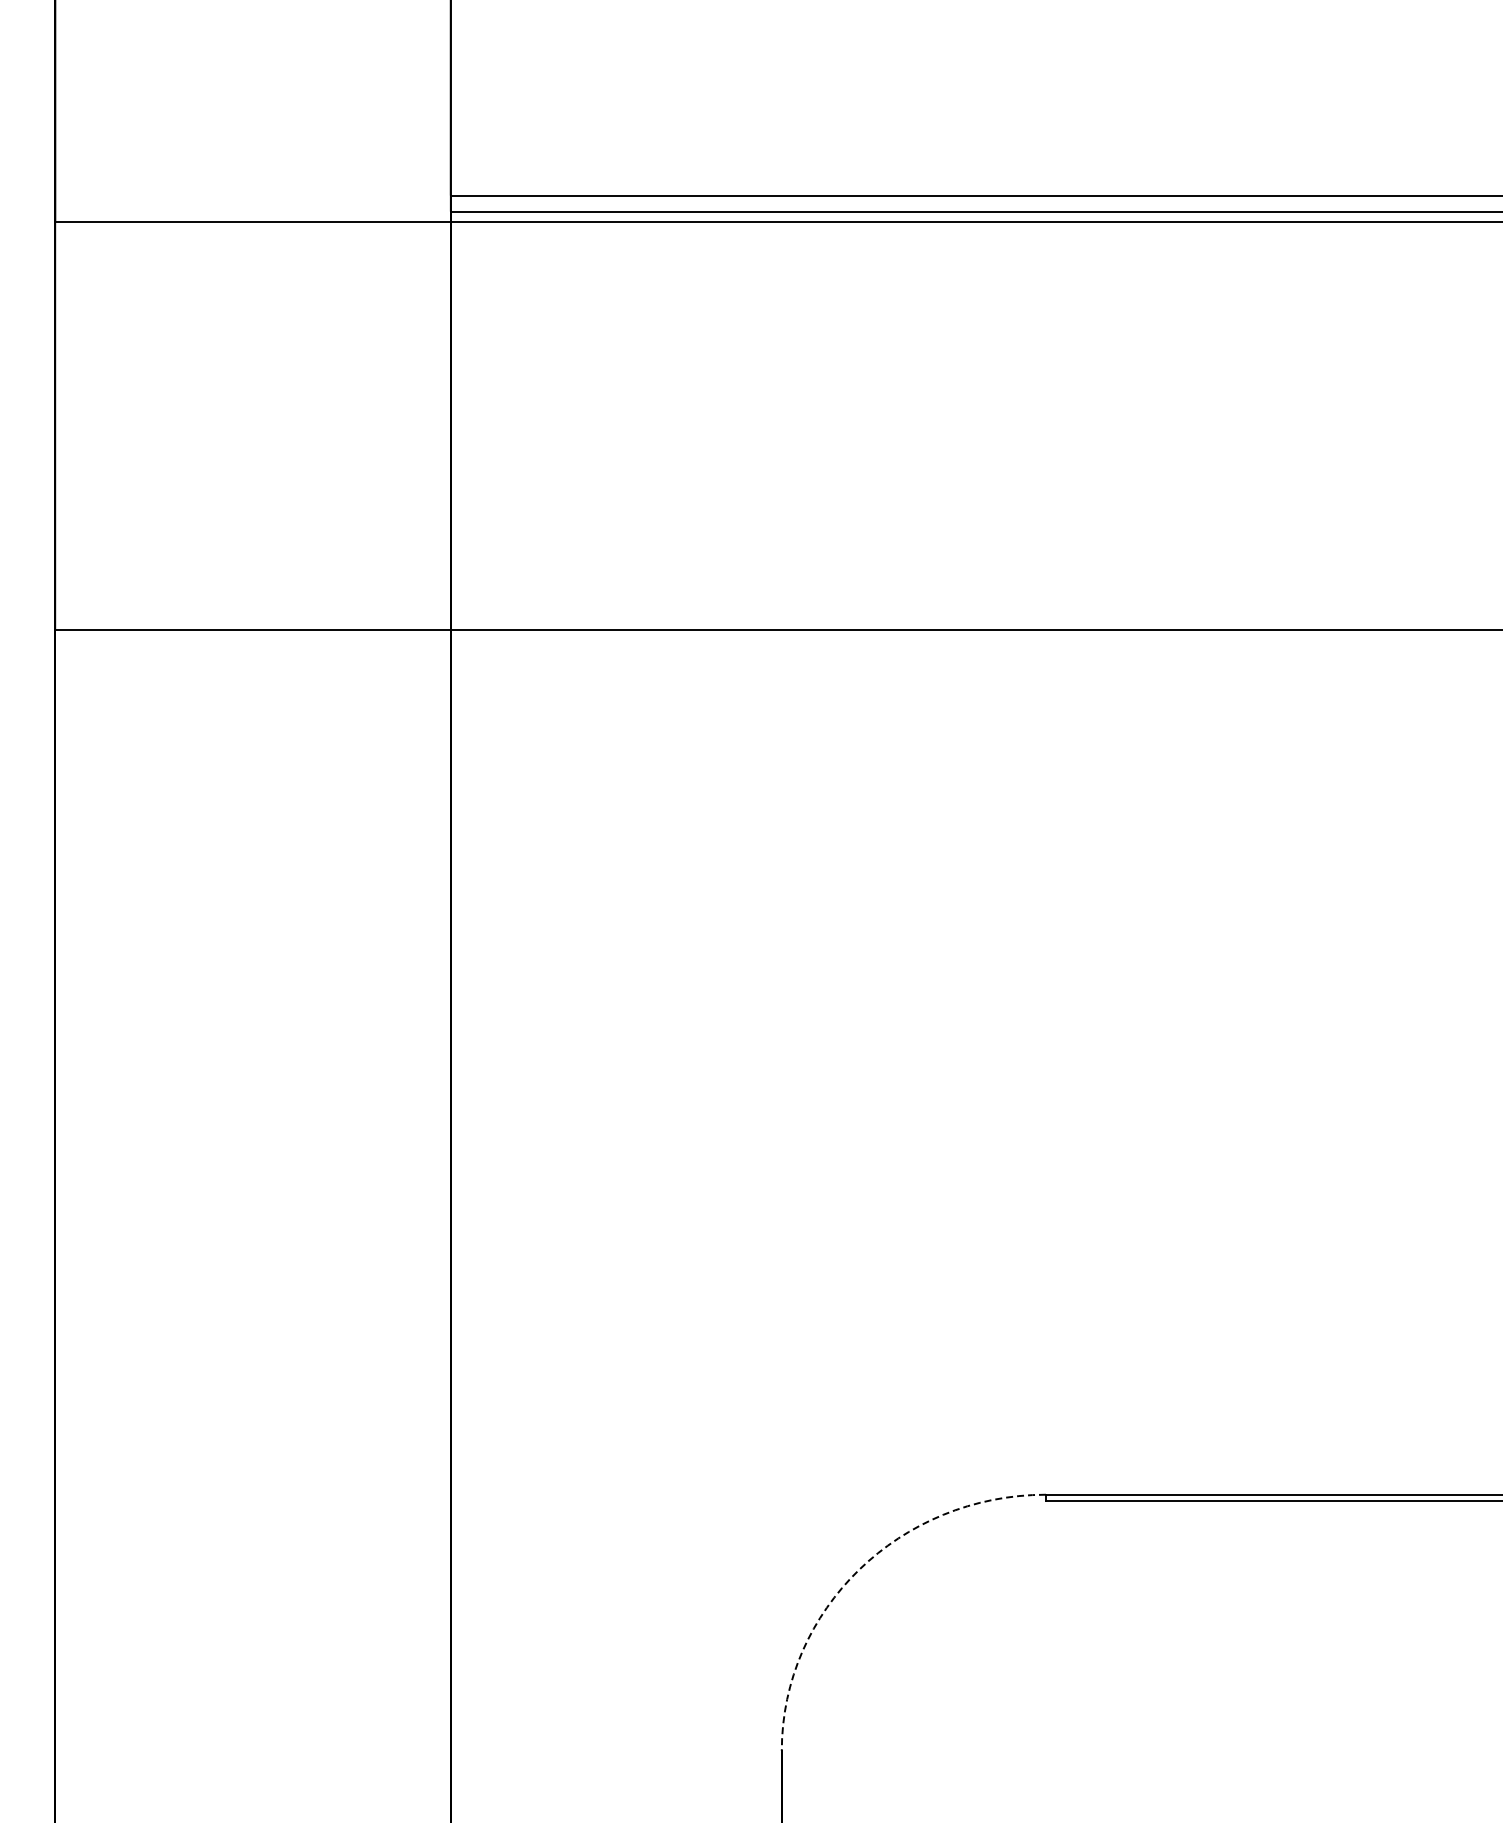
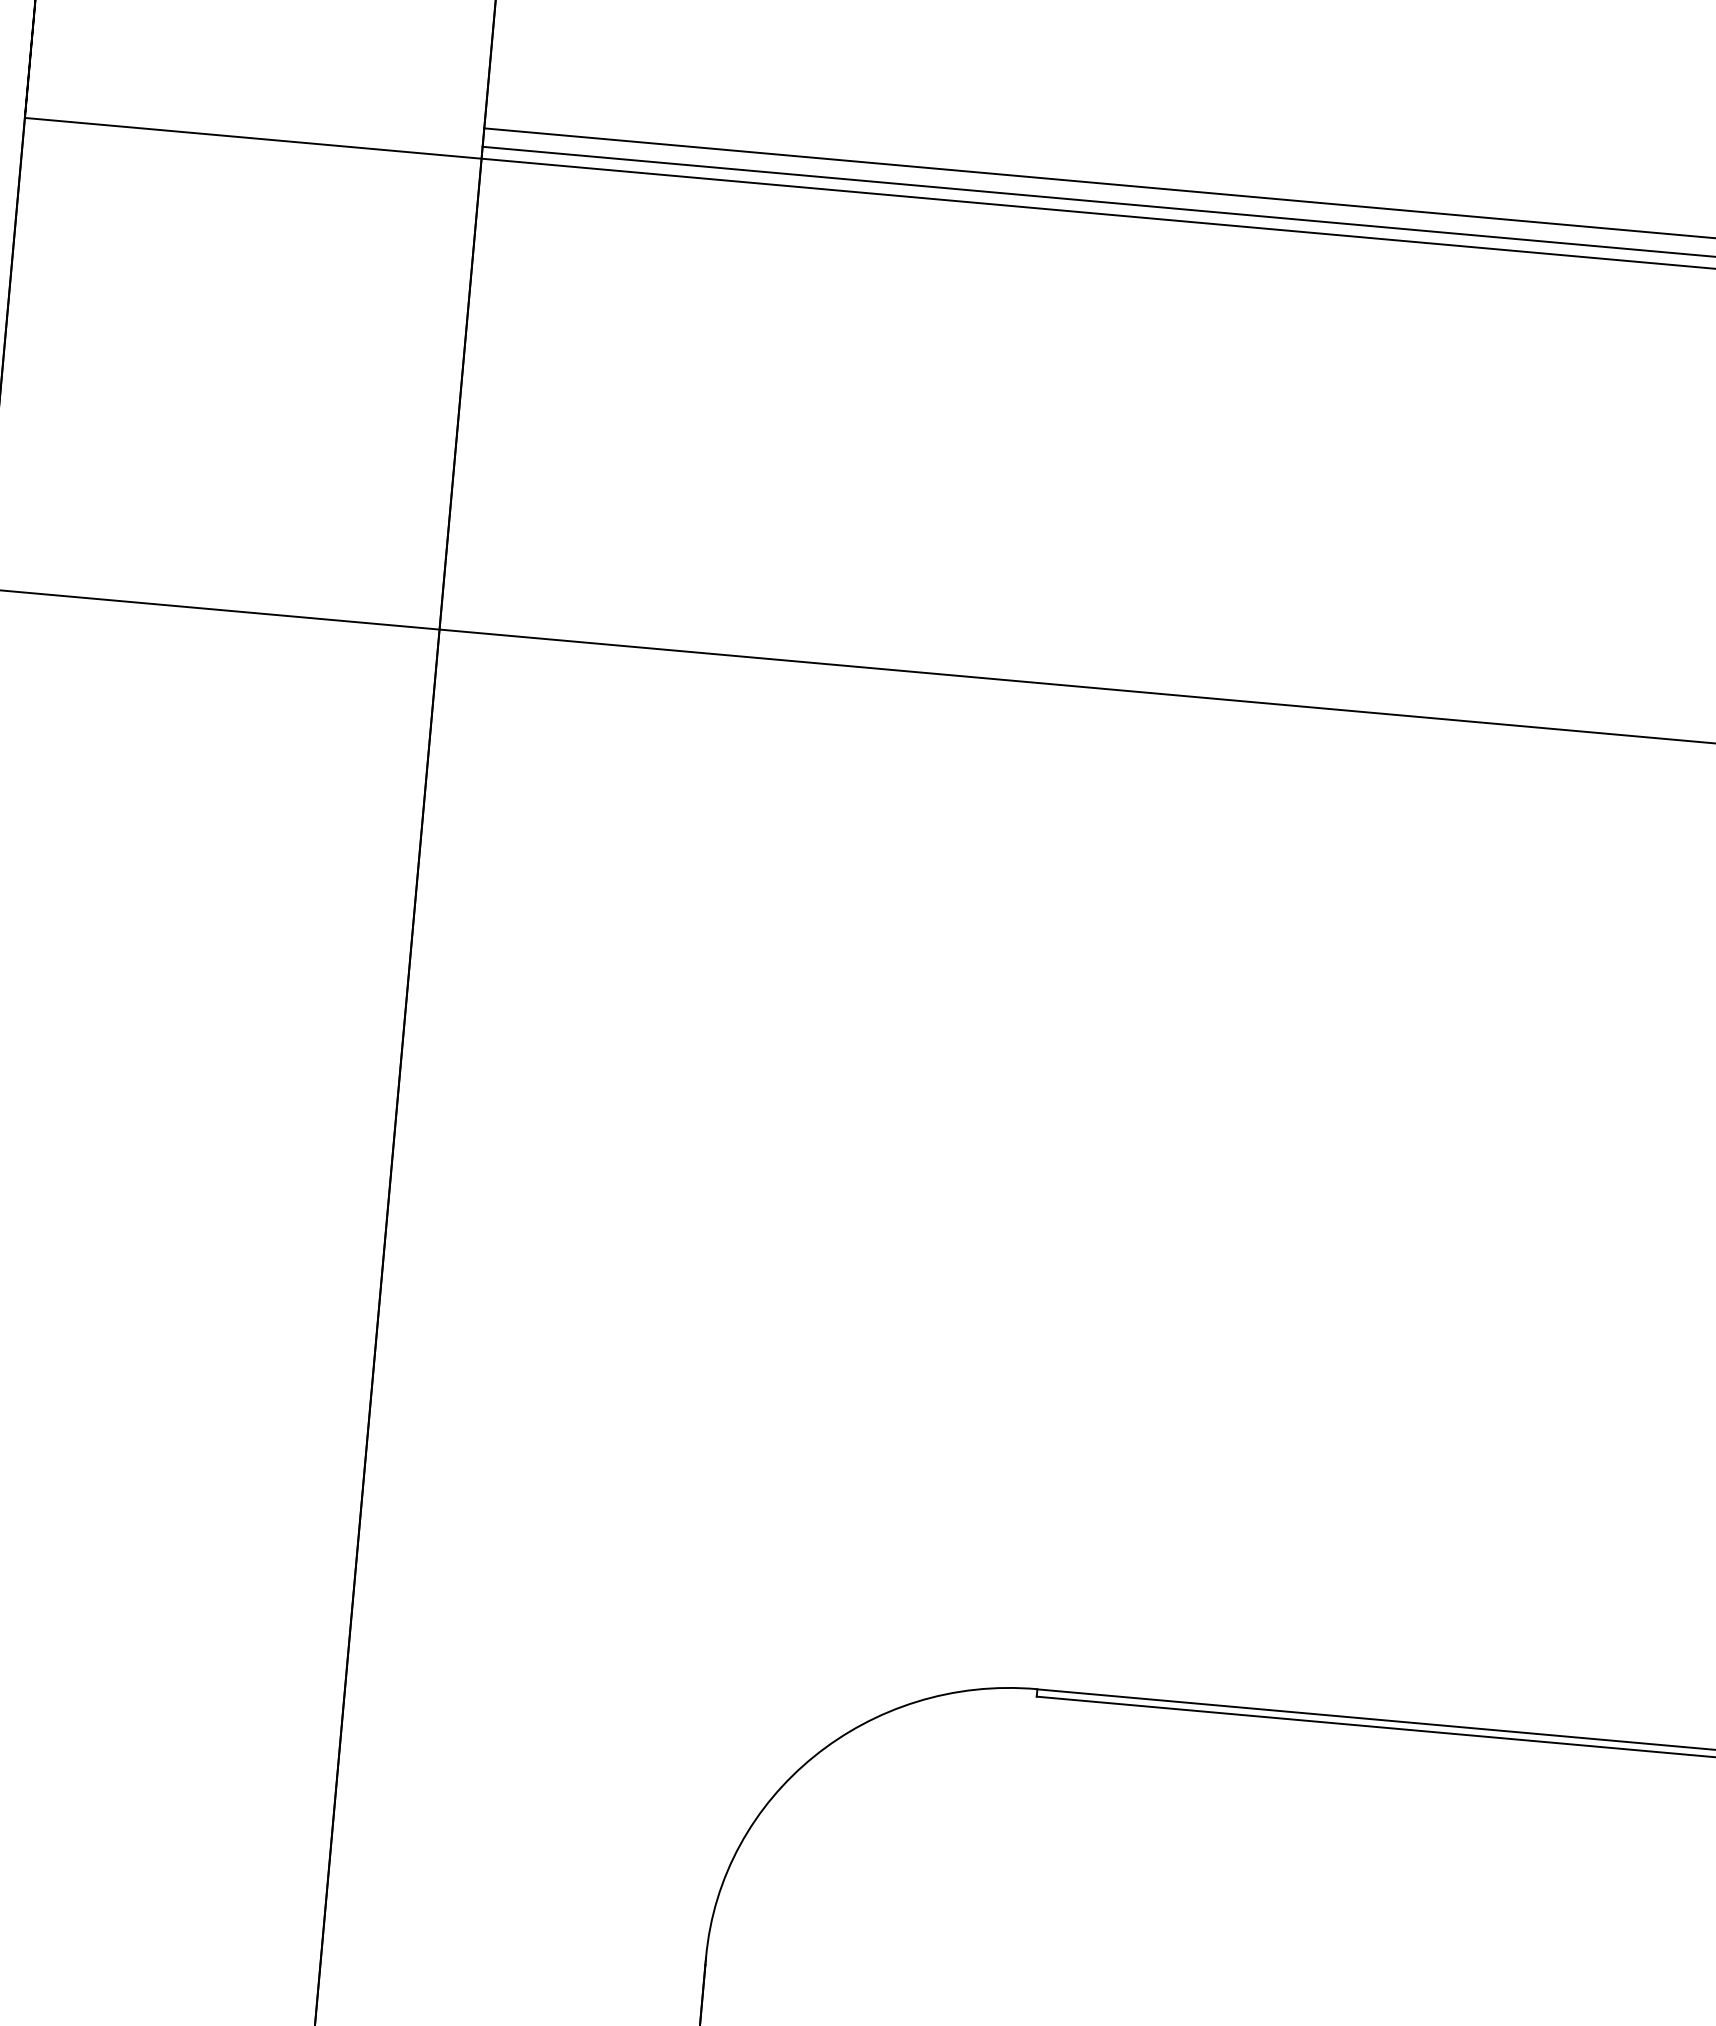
arc: (859, 1569) -> (814, 1756), dashed -> solid

